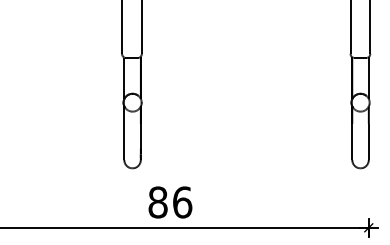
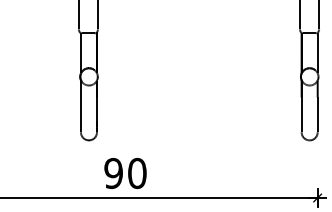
text: (170, 202) -> (125, 173), 86 -> 90

